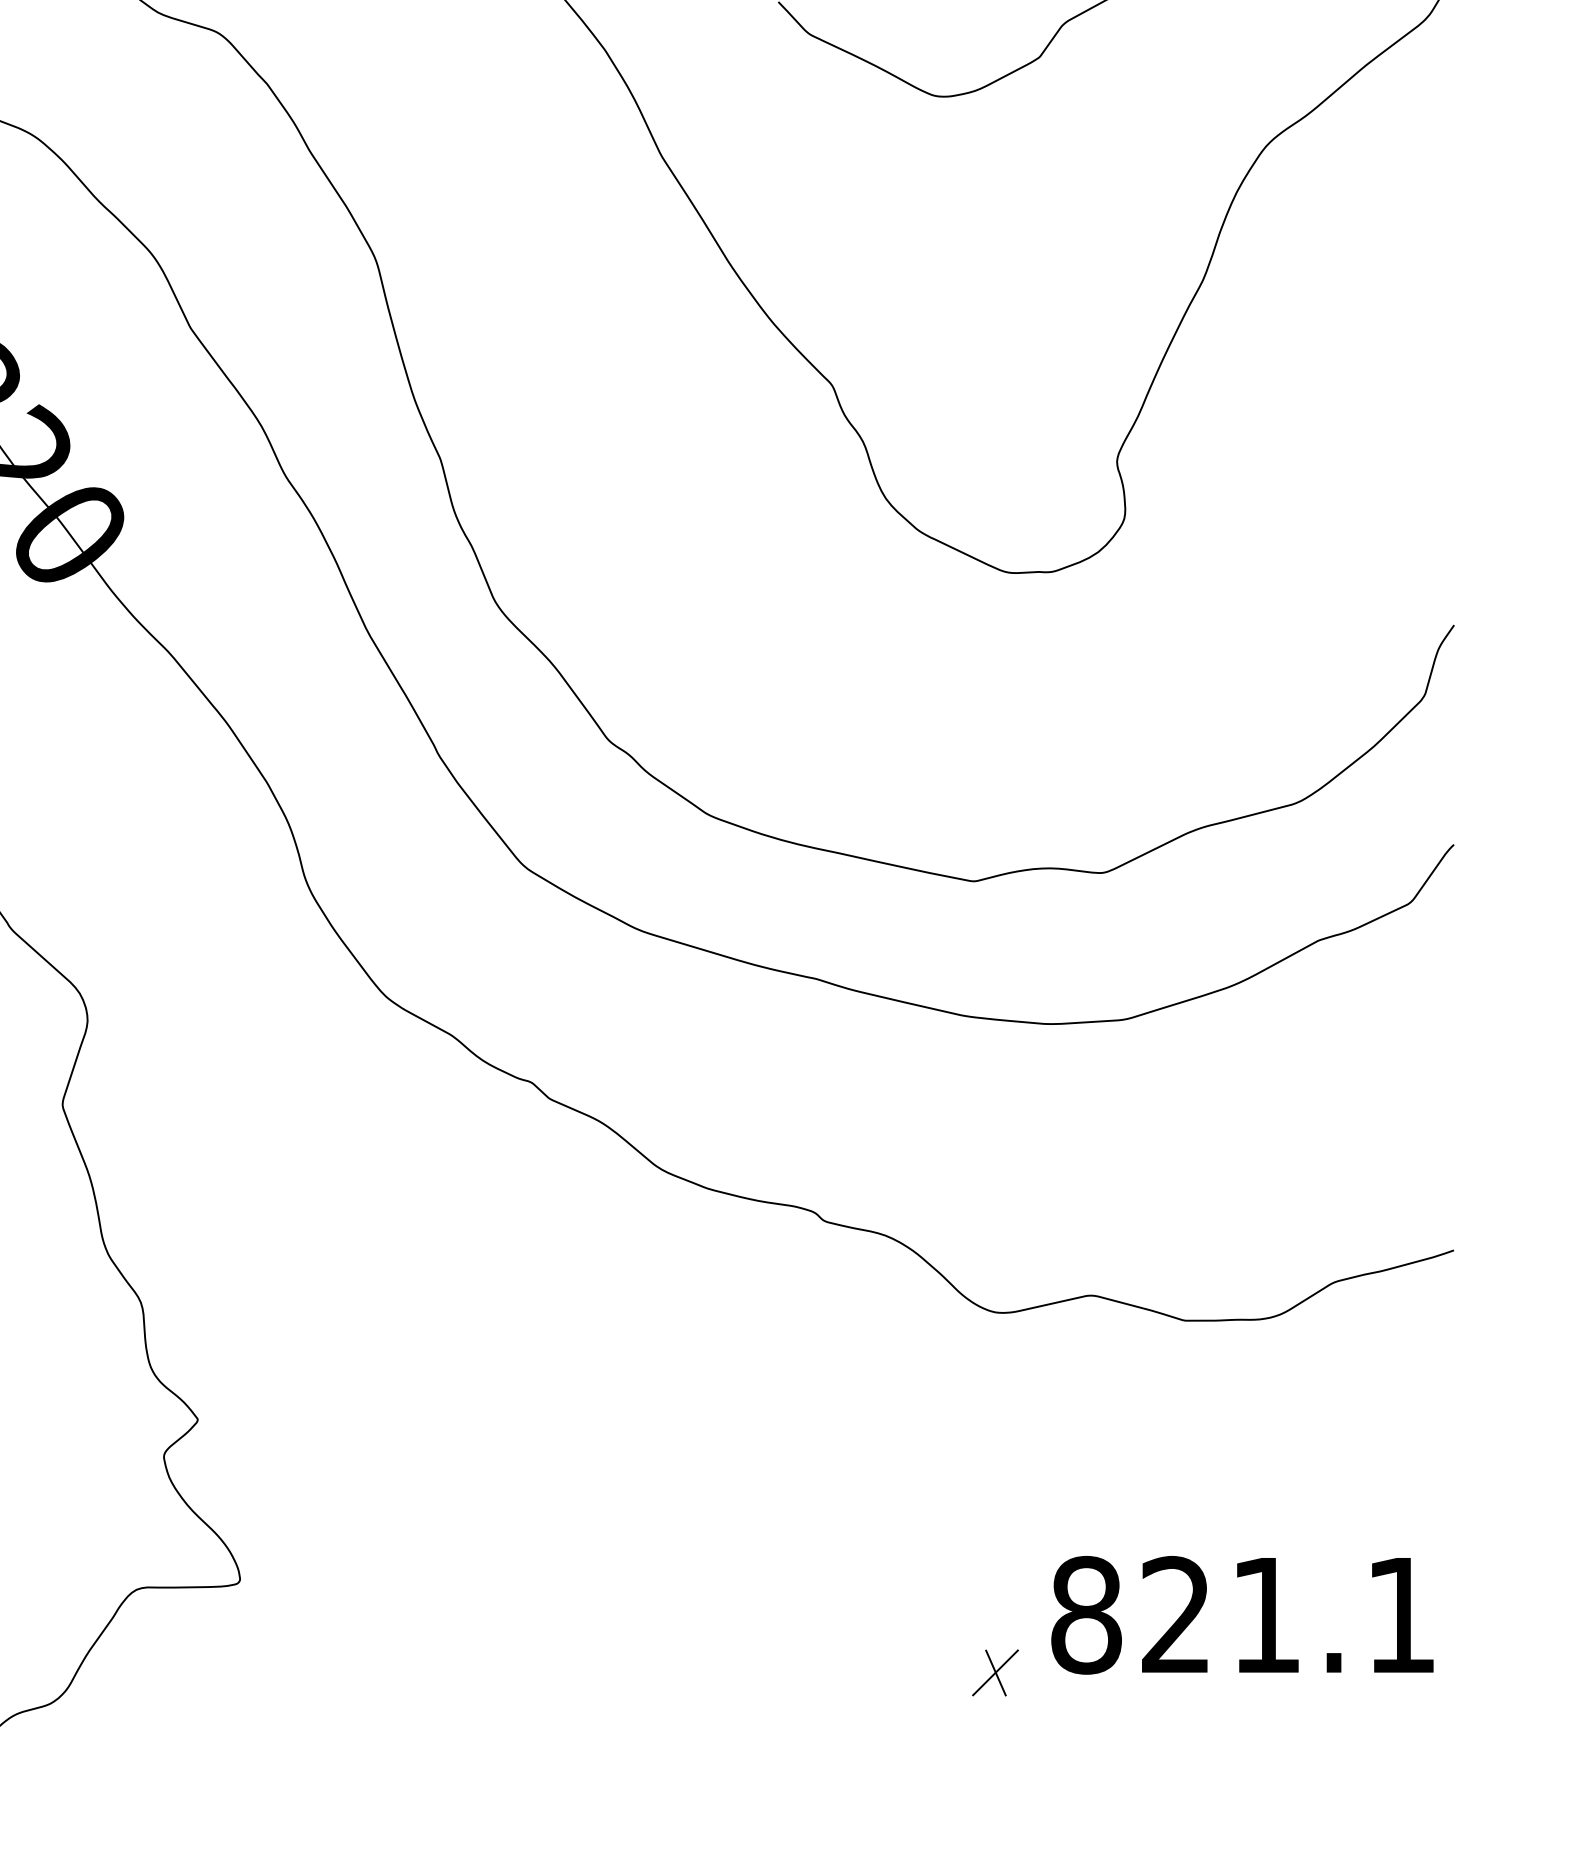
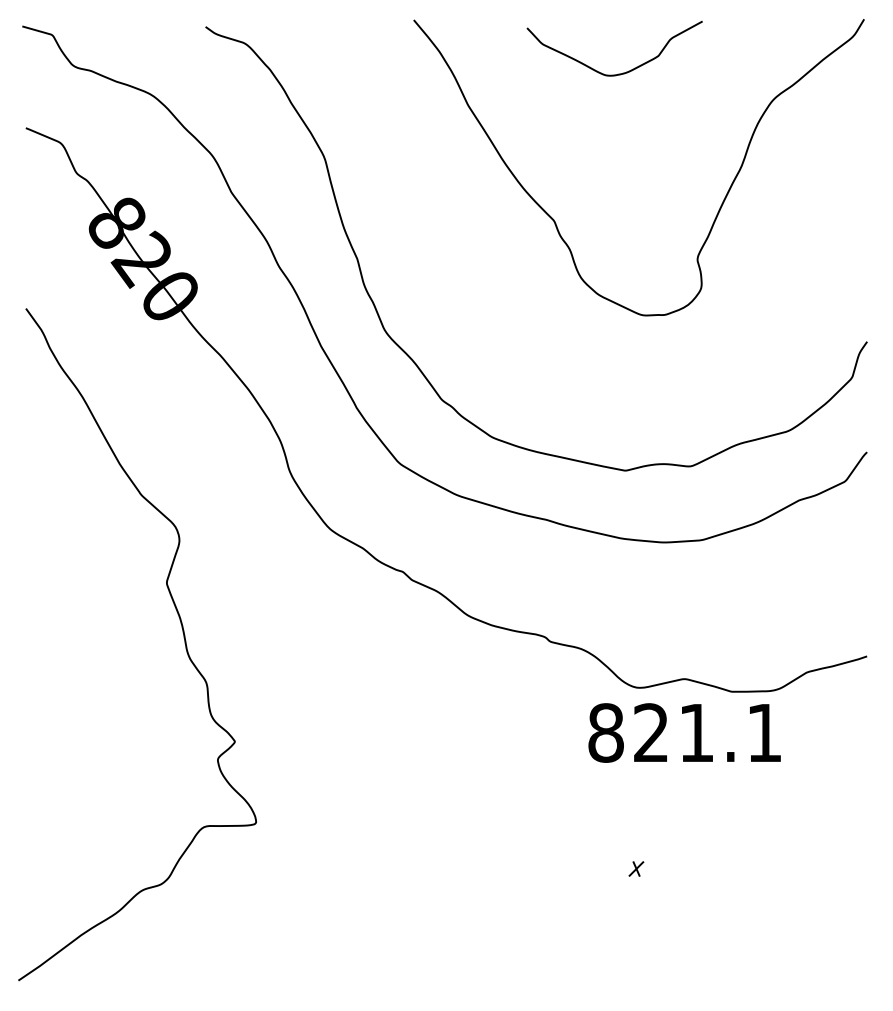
text: (1242, 1614) -> (684, 732), moved
part: (995, 1671) -> (636, 868), size x0.6

